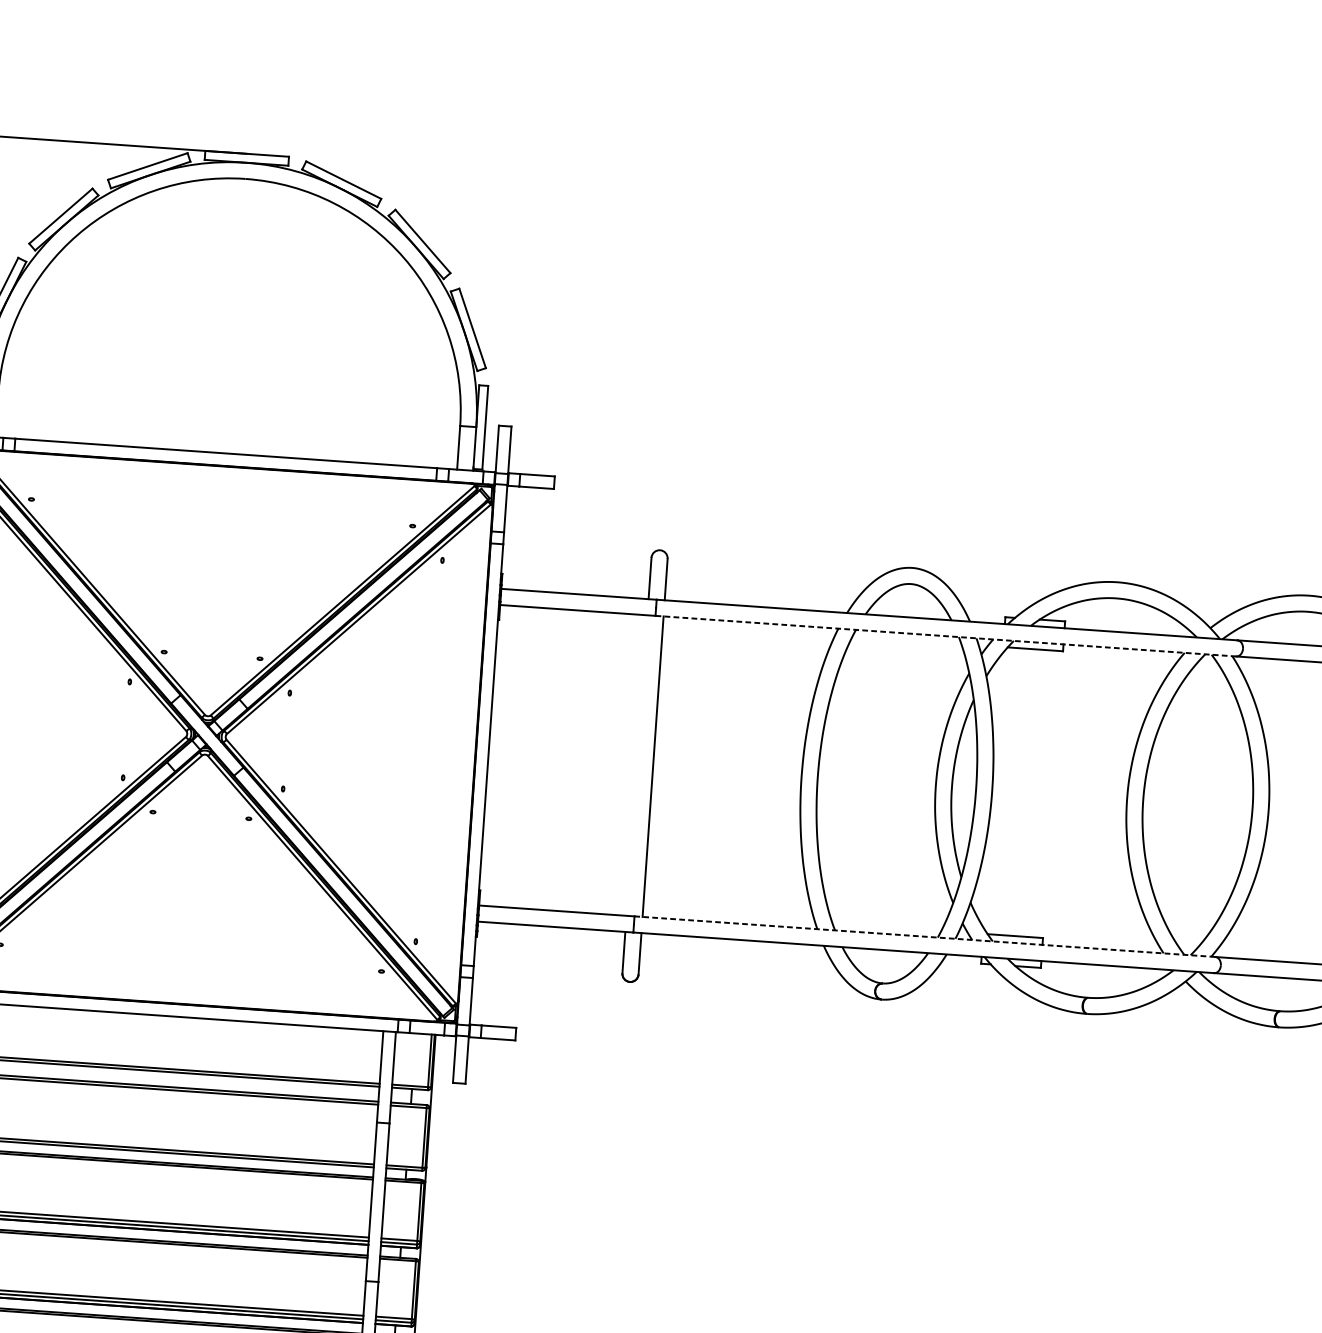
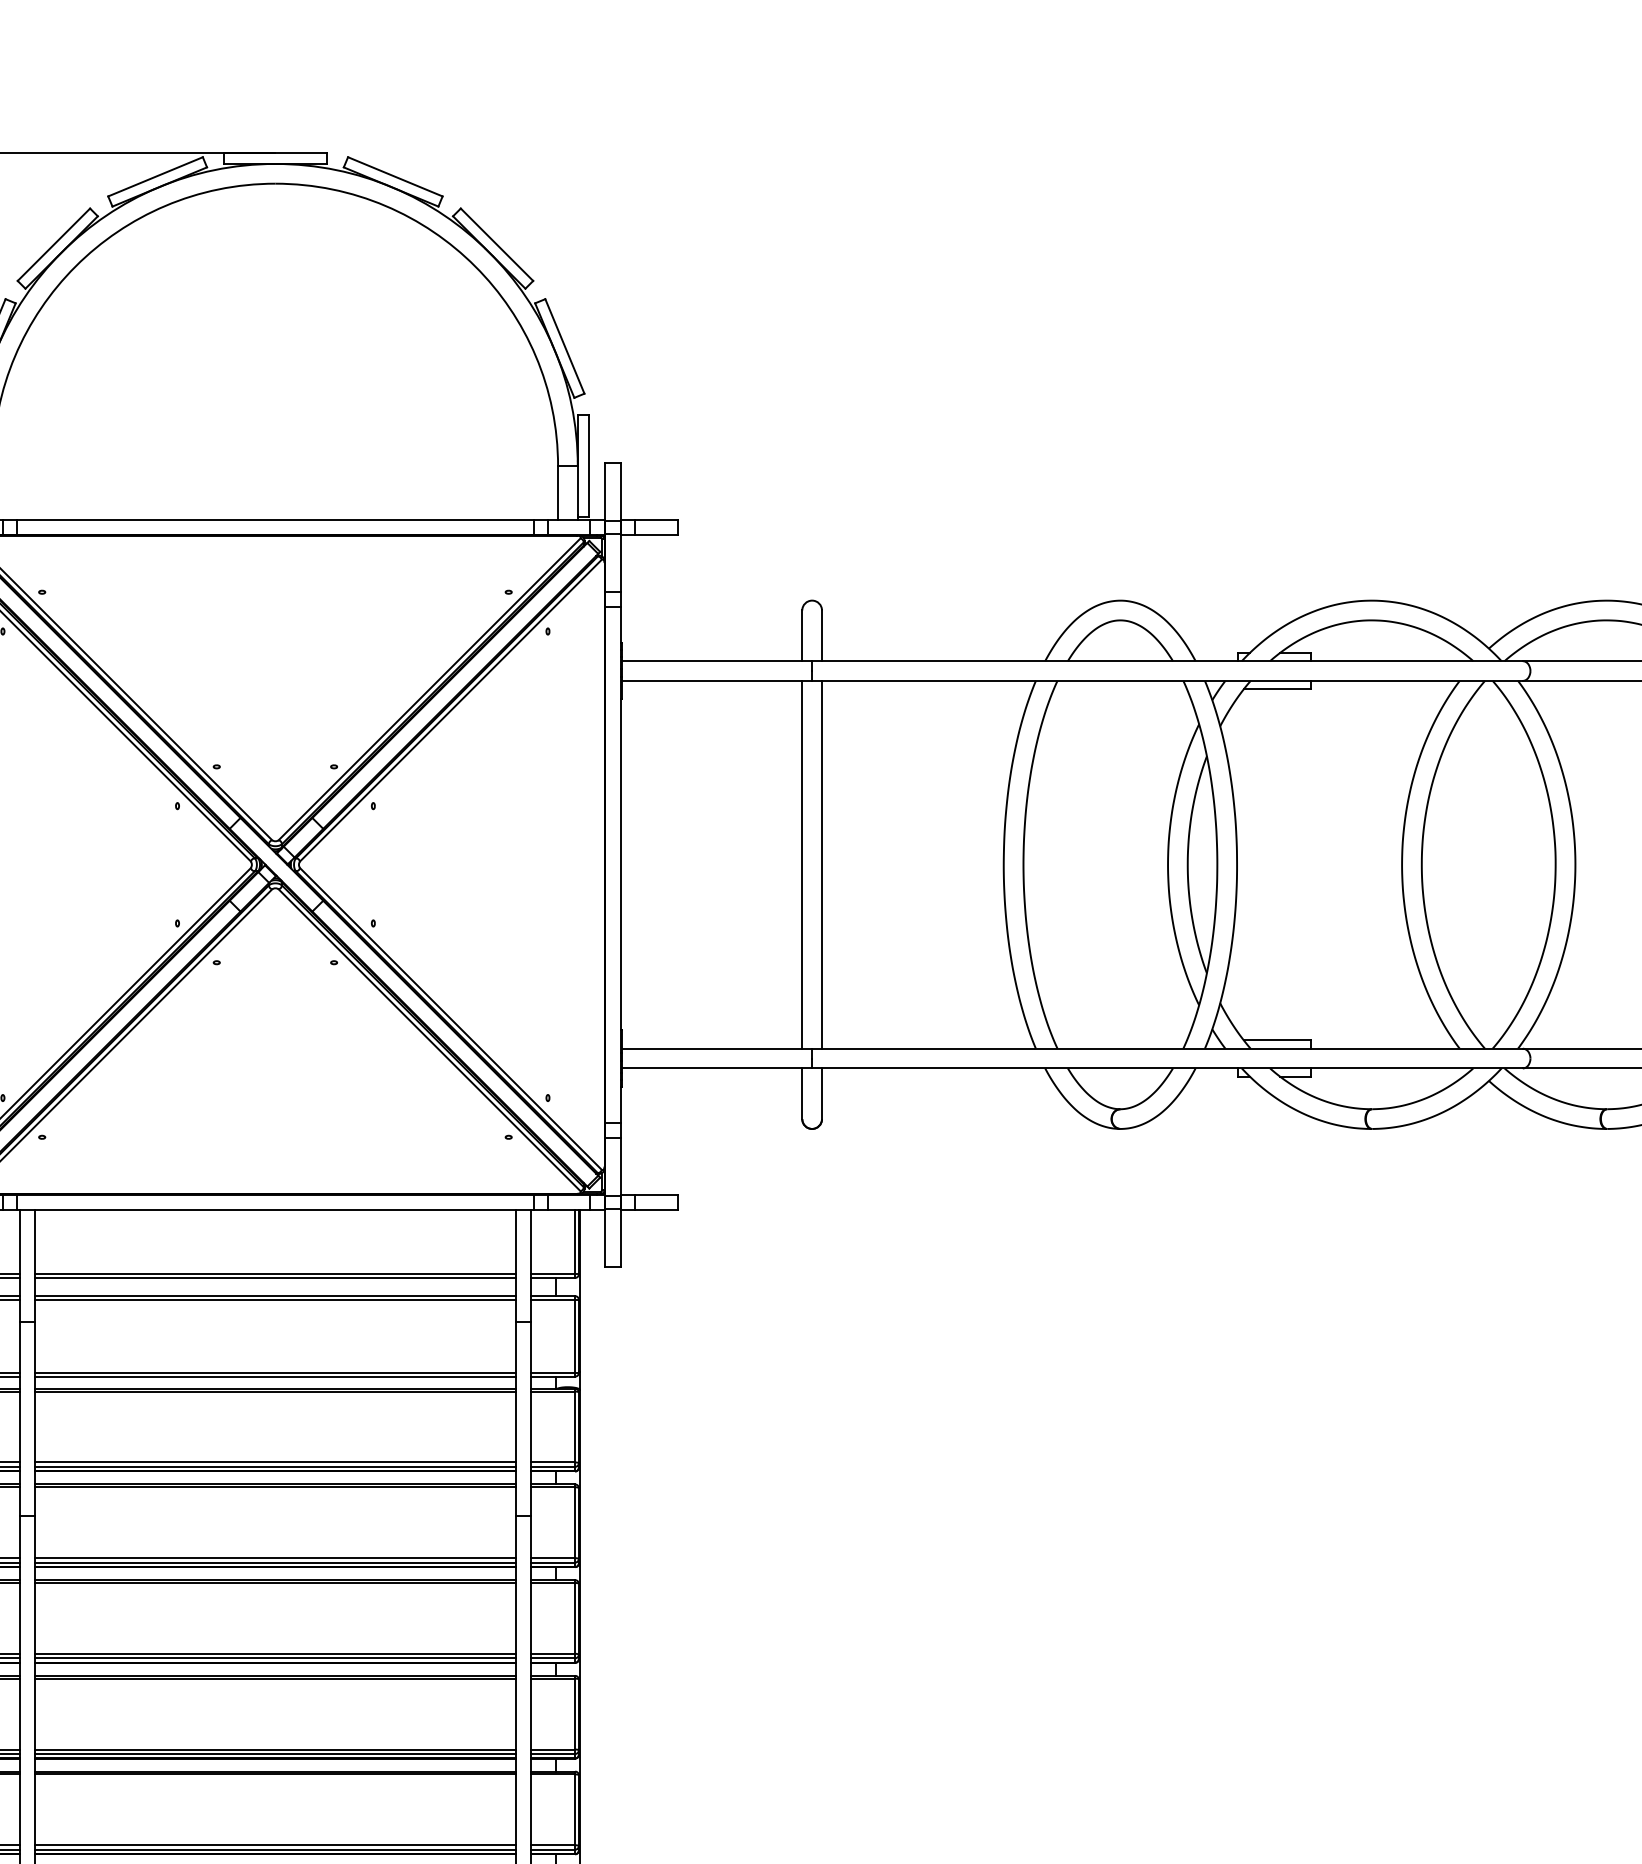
line: (946, 635) -> (1168, 680), dashed -> solid
line: (637, 765) -> (802, 864), added
line: (924, 936) -> (1167, 1048), dashed -> solid

